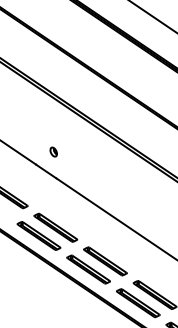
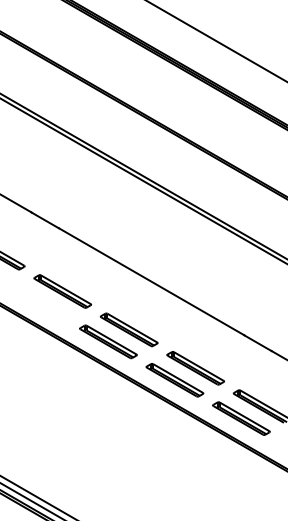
part: (53, 151) -> (52, 194), removed
part: (38, 235) -> (41, 303), removed

